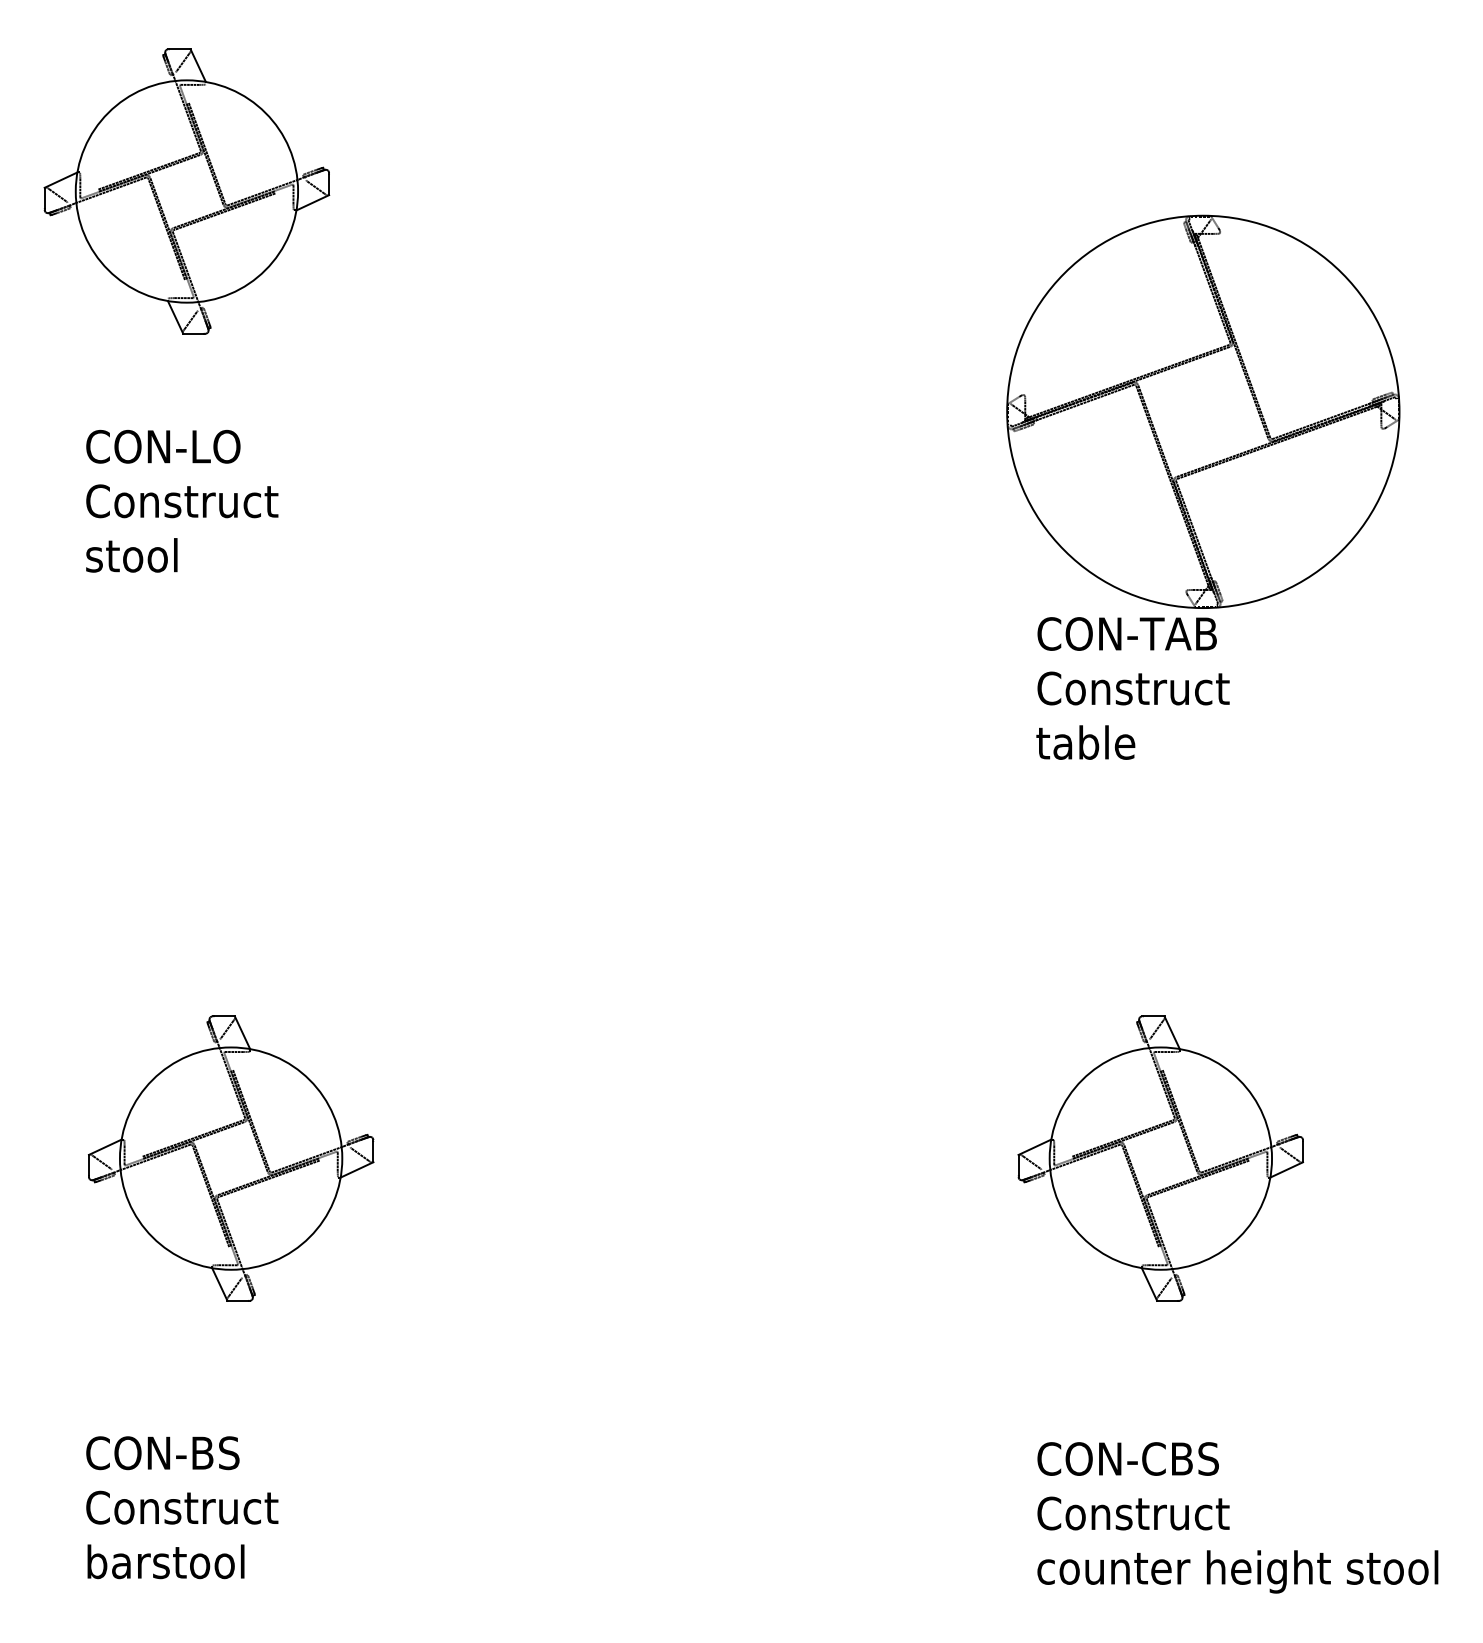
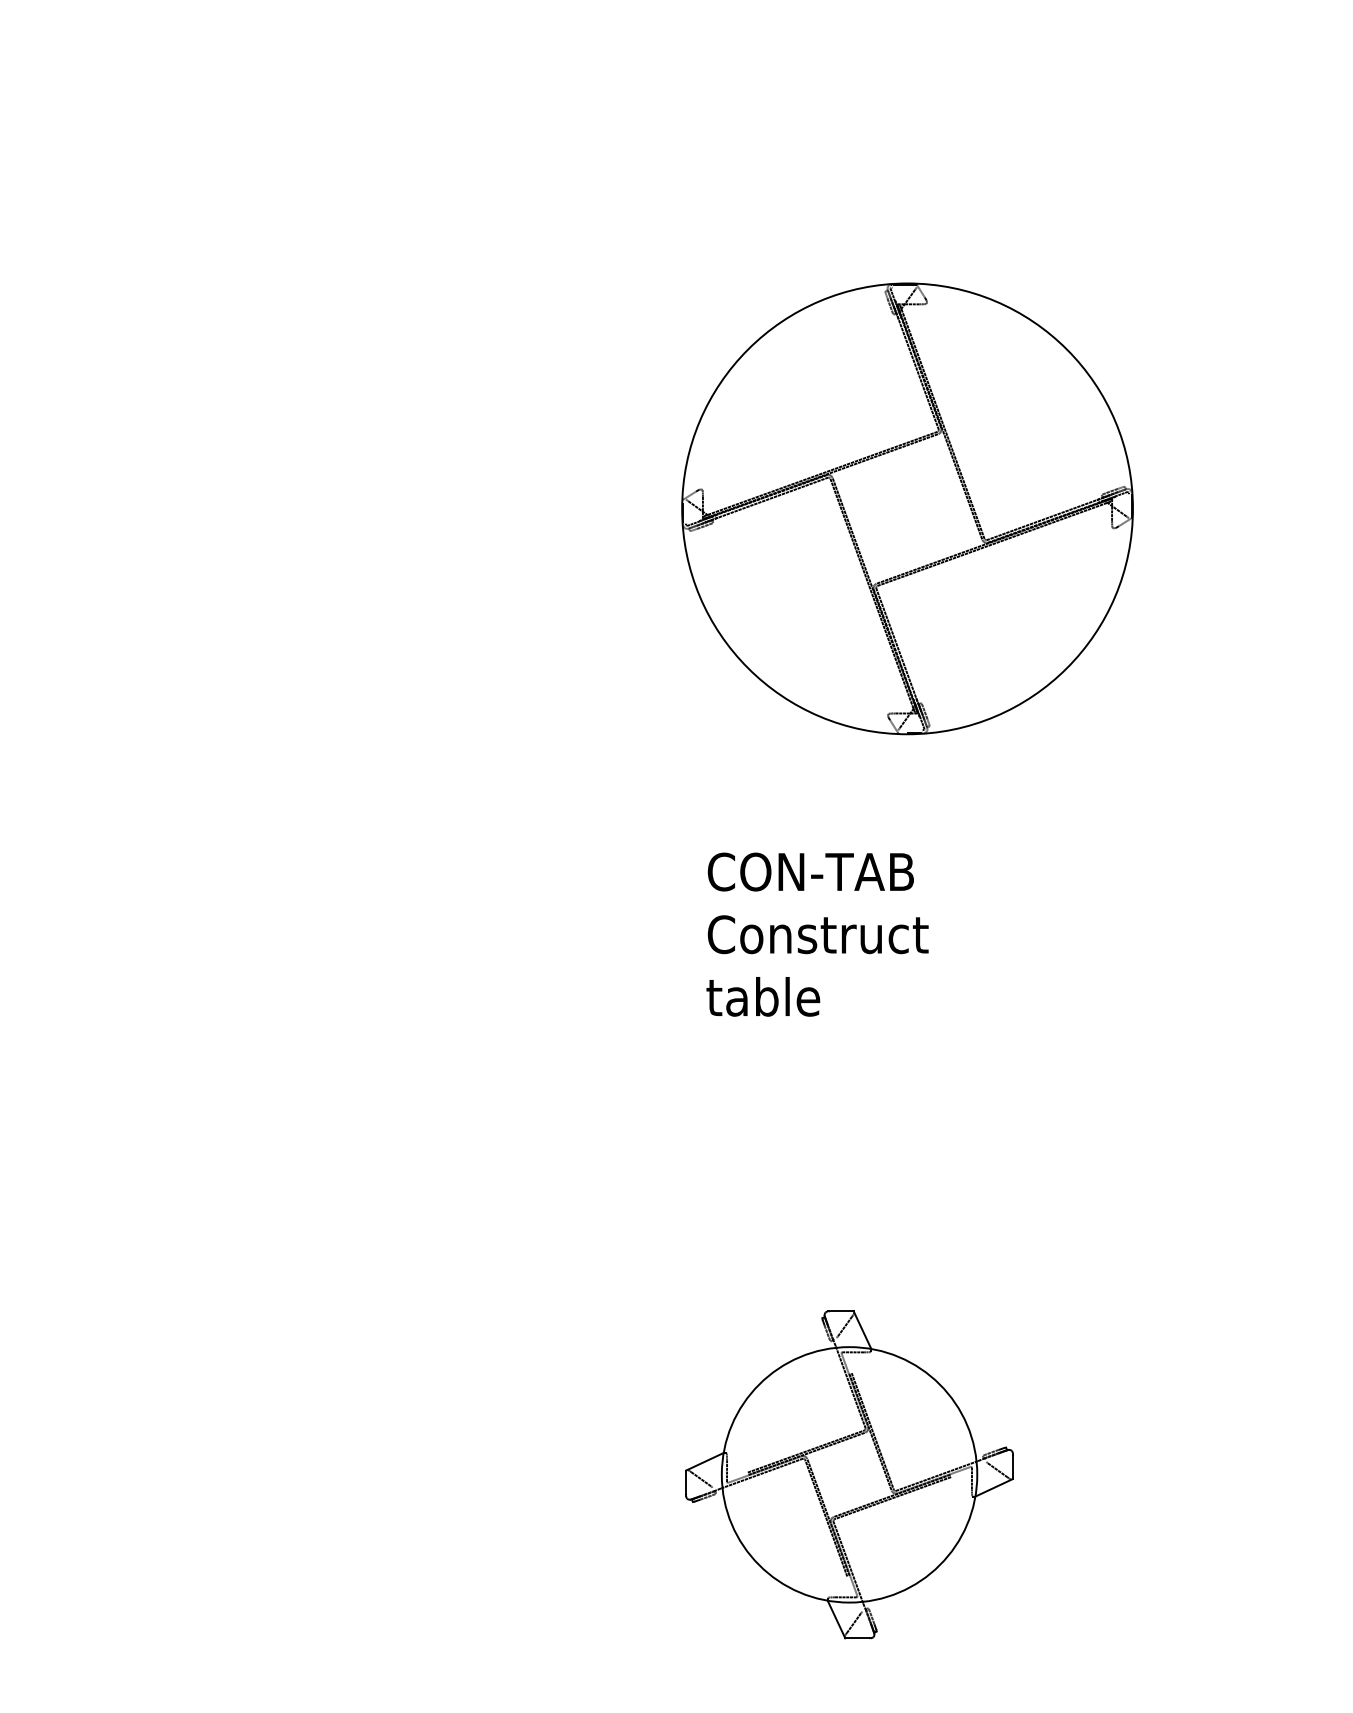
part: (1203, 411) -> (907, 508), moved

